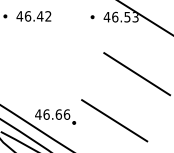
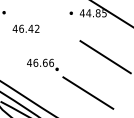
text: (33, 16) -> (25, 28), moved
text: (124, 16) -> (95, 12), 46.53 -> 44.85
part: (55, 116) -> (42, 64), moved

